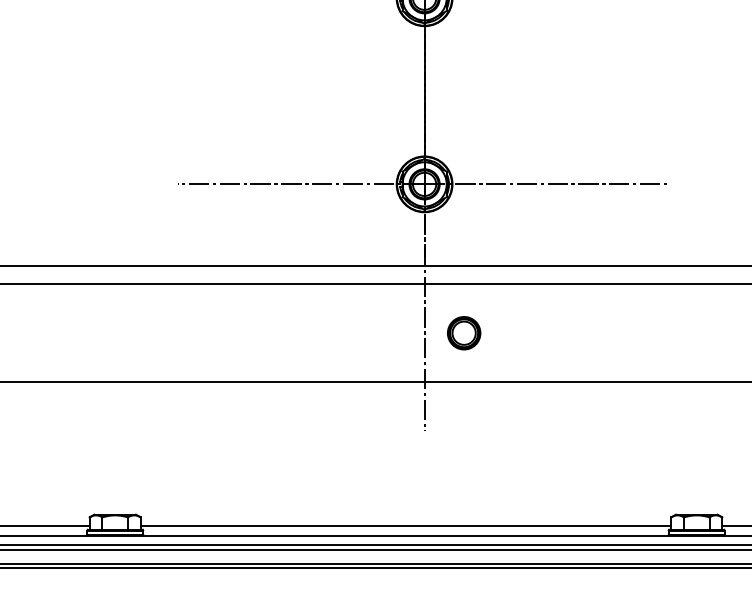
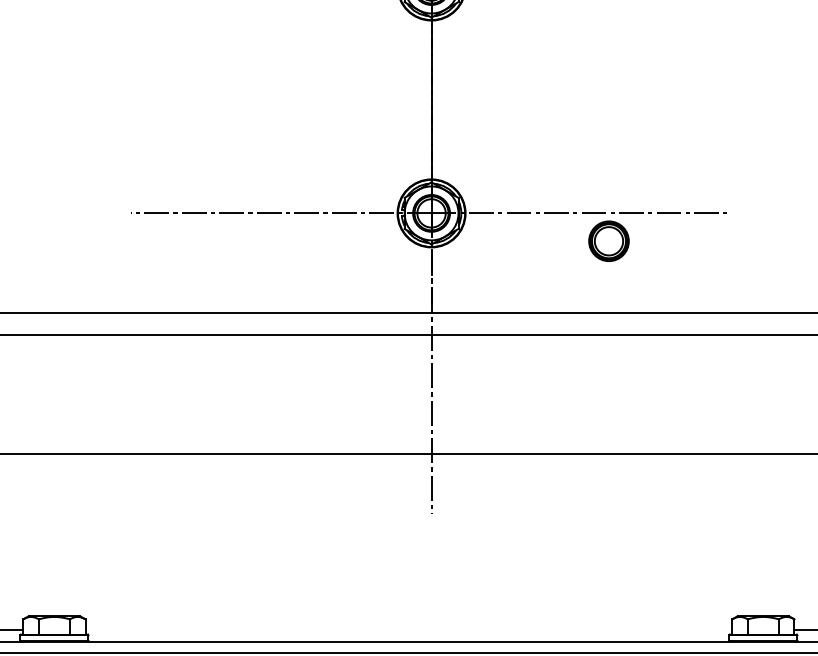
part: (464, 333) -> (609, 241), moved
line: (405, 526) -> (408, 630), removed

